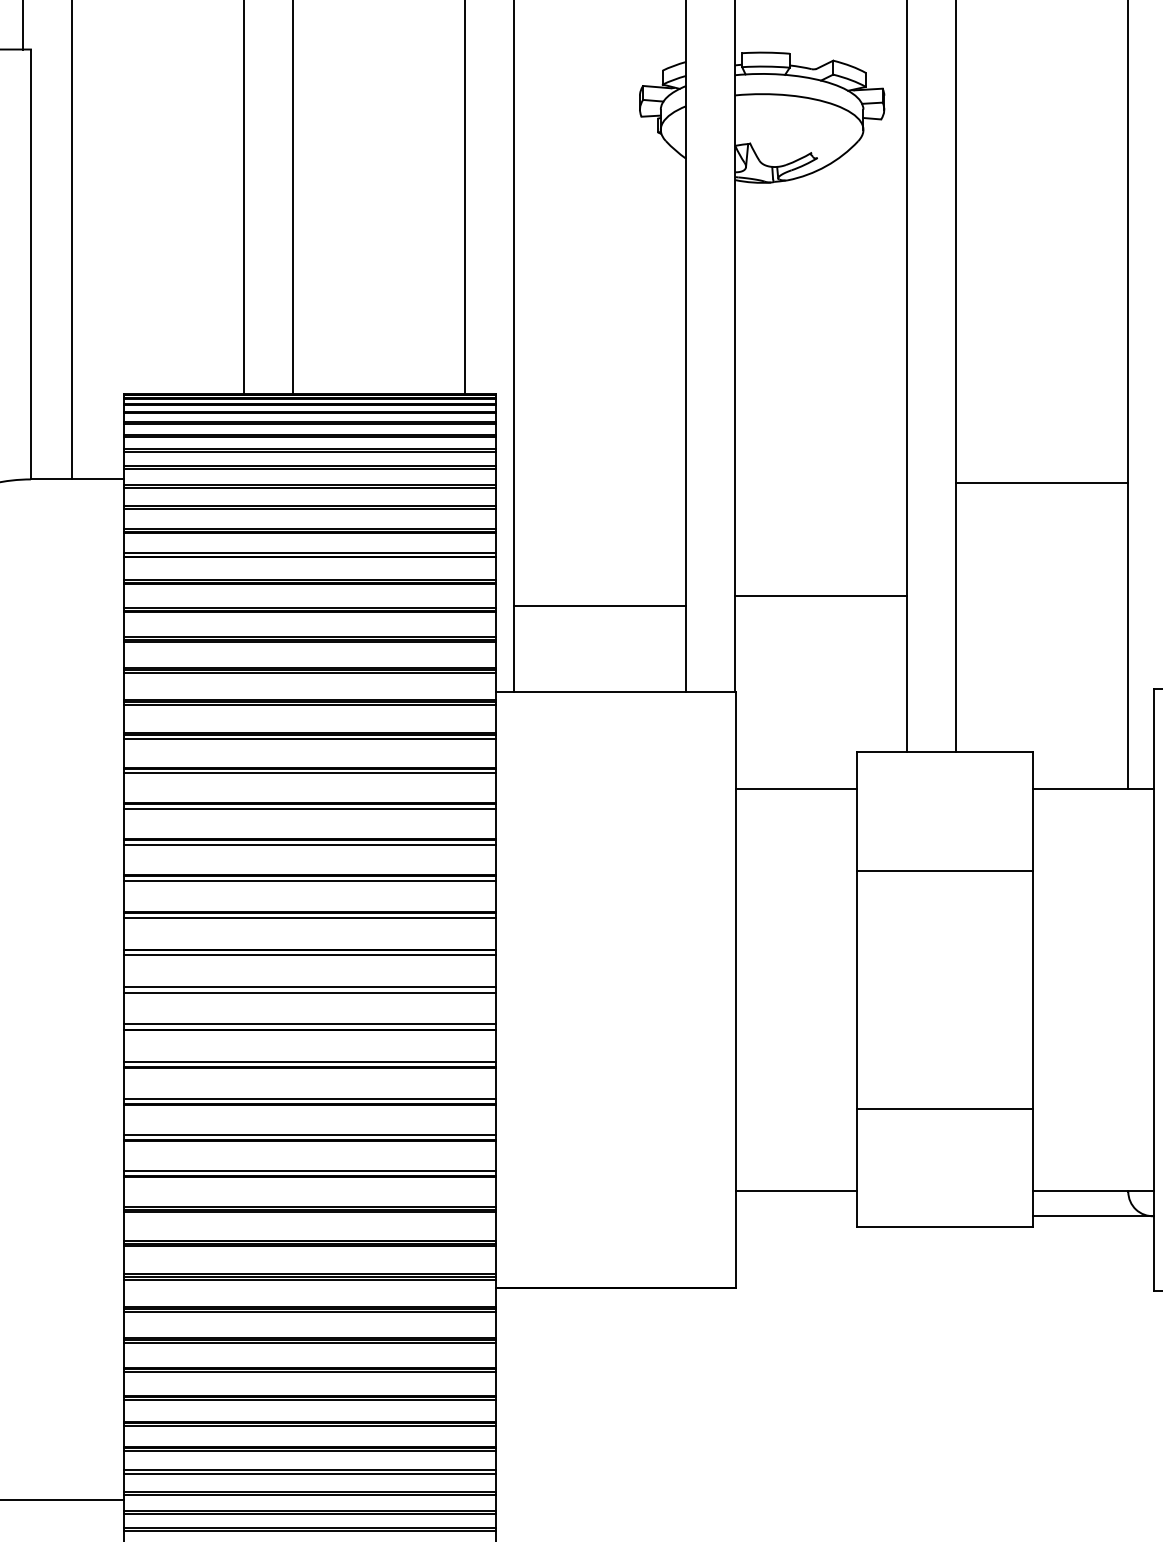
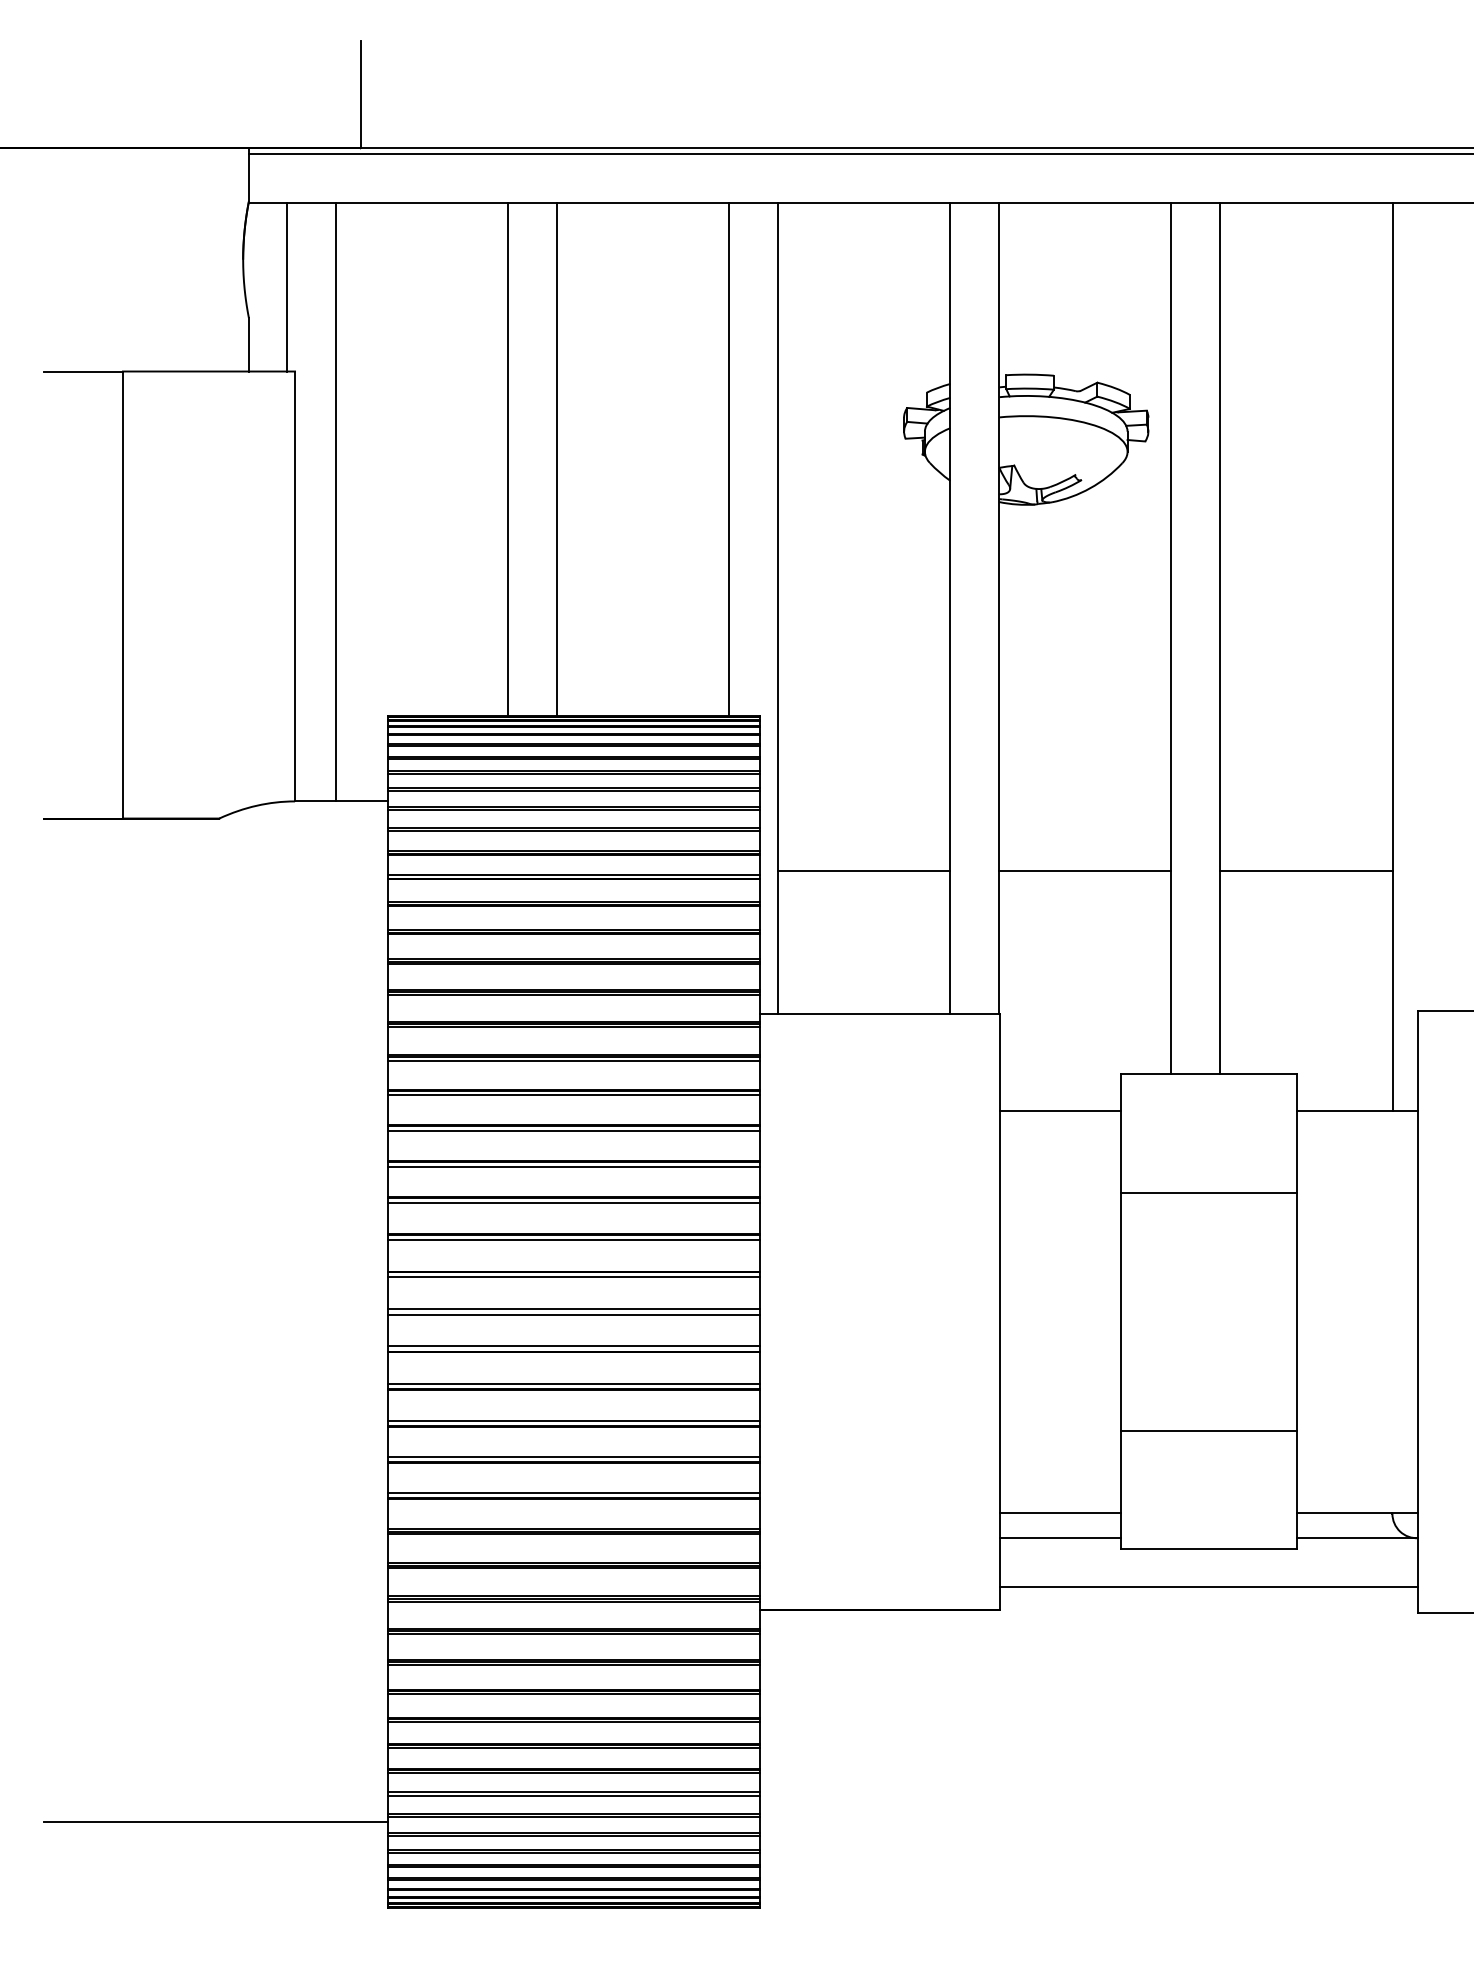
line: (1042, 483) -> (1306, 871), moved
line: (821, 596) -> (1085, 871), moved
line: (600, 606) -> (864, 871), moved
line: (795, 1216) -> (1059, 1538), added
line: (944, 1265) -> (1208, 1587), added

